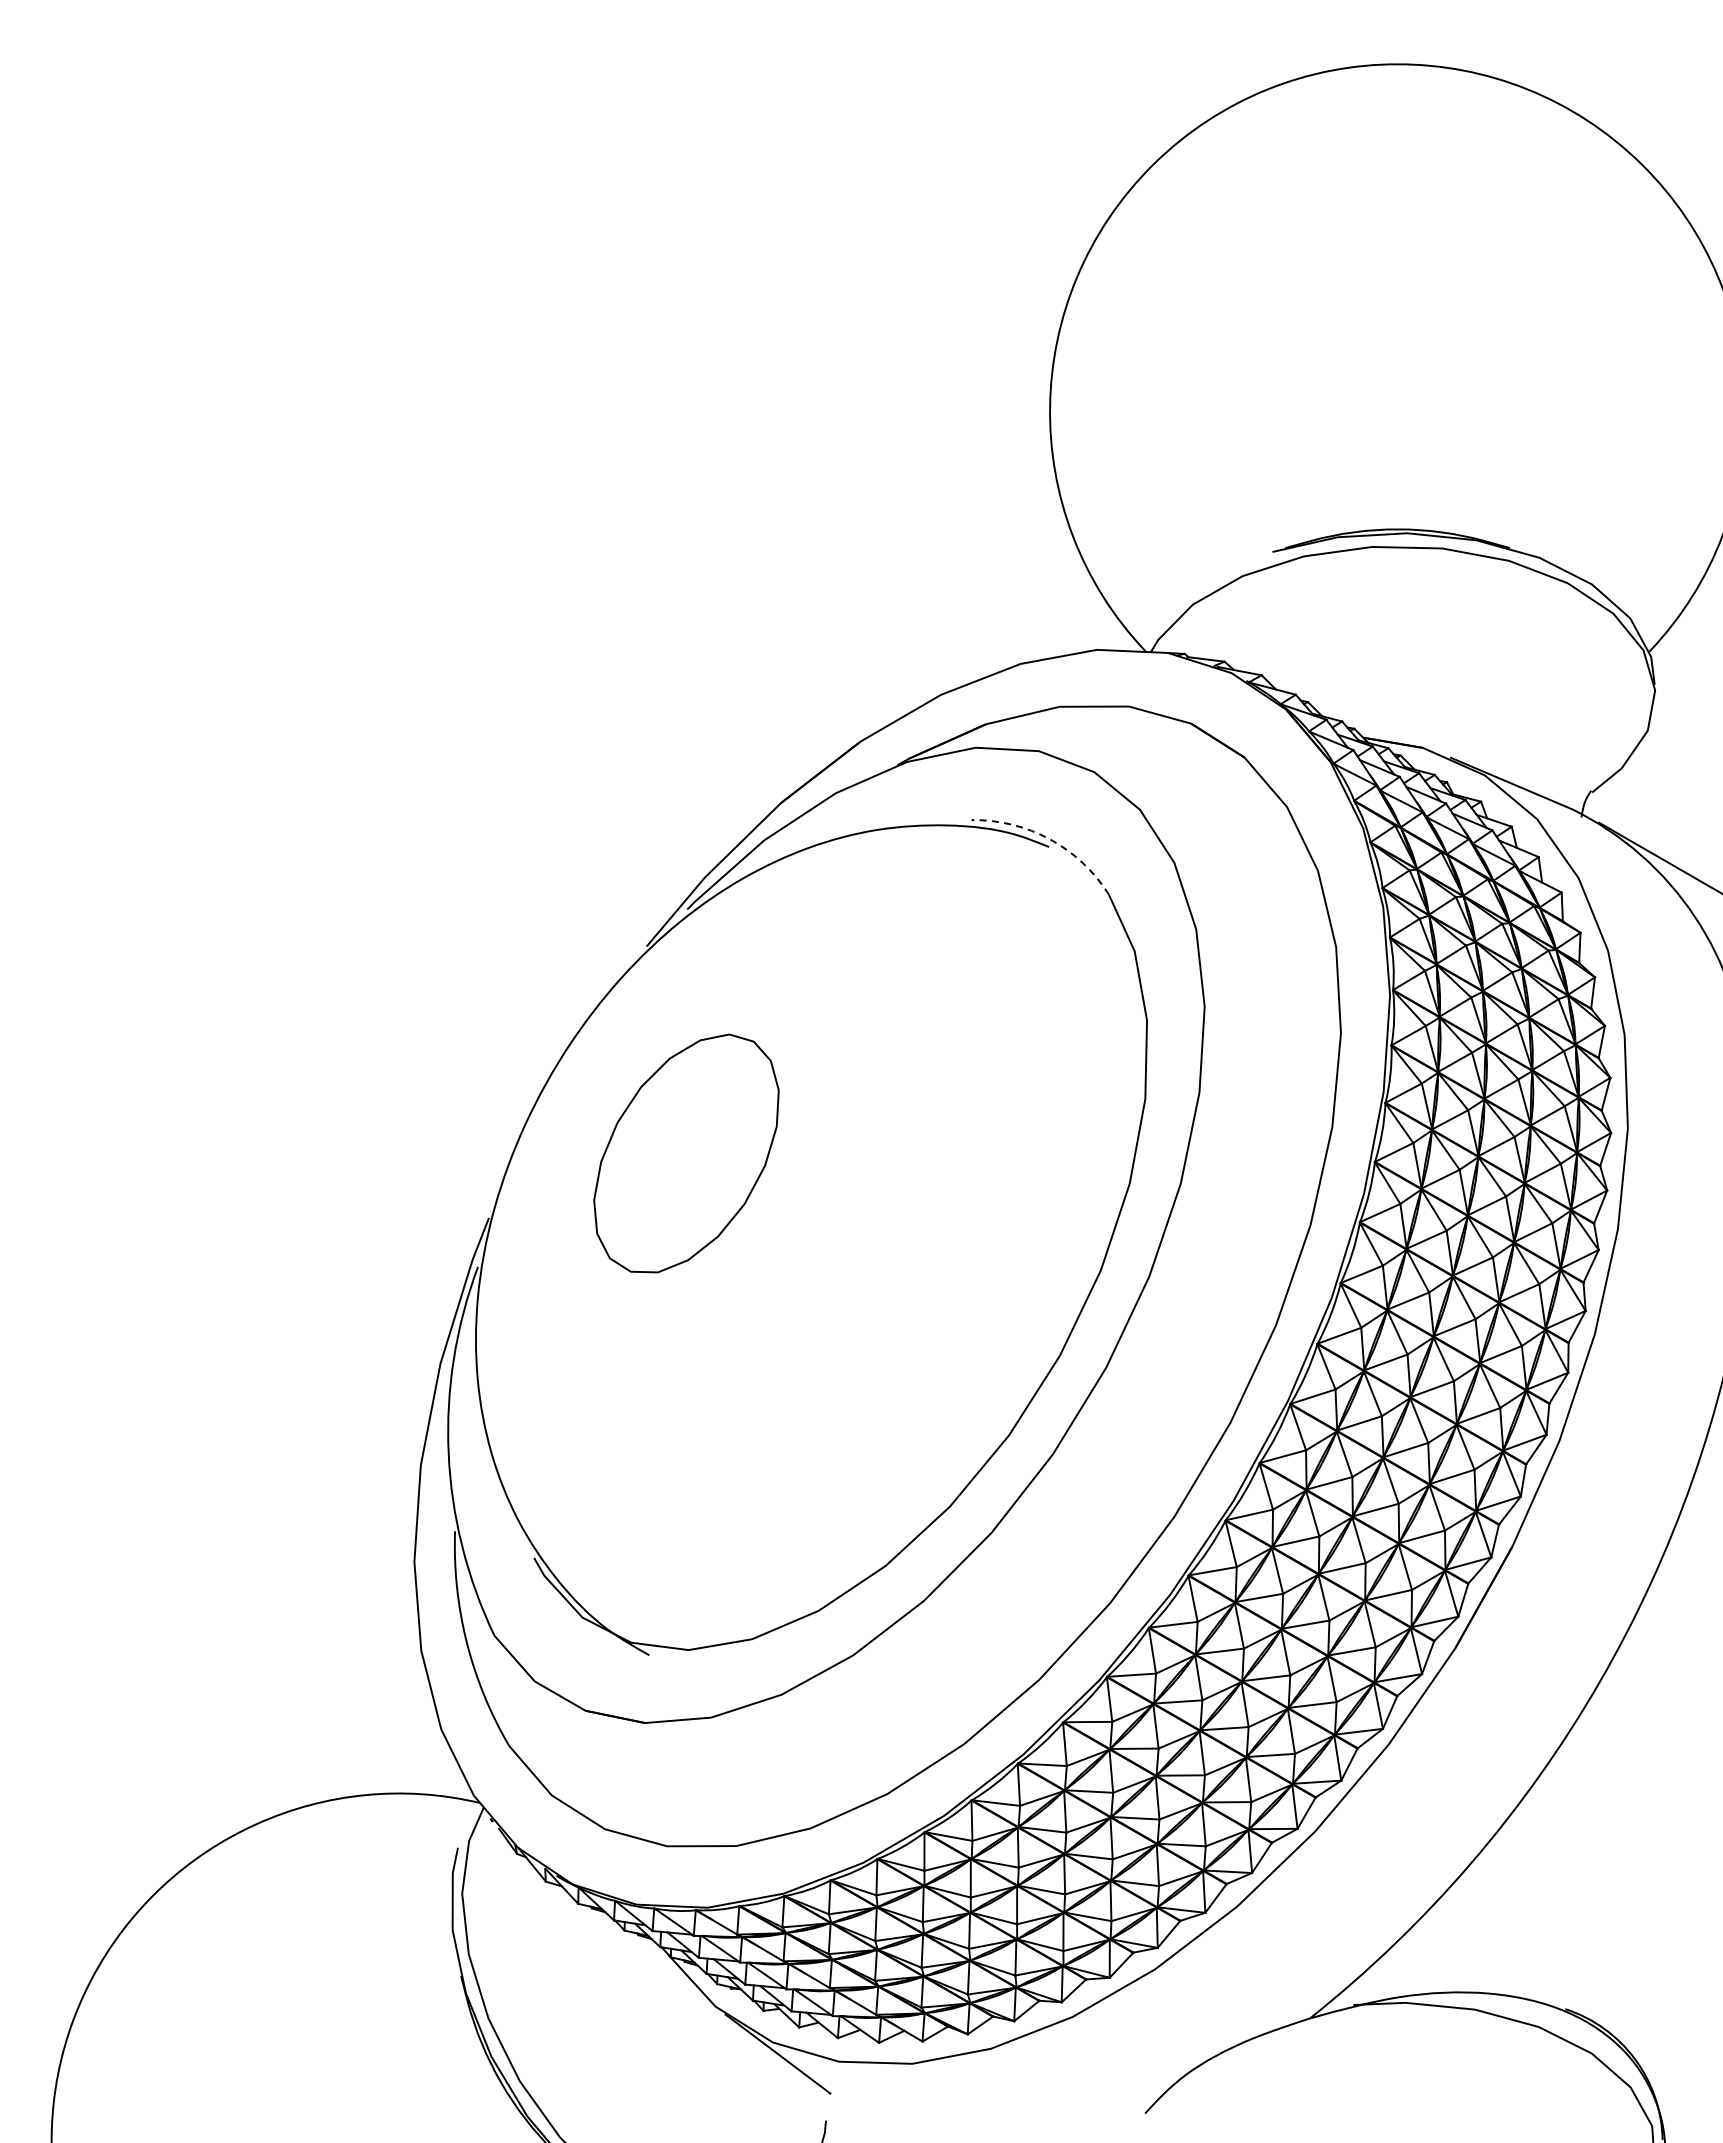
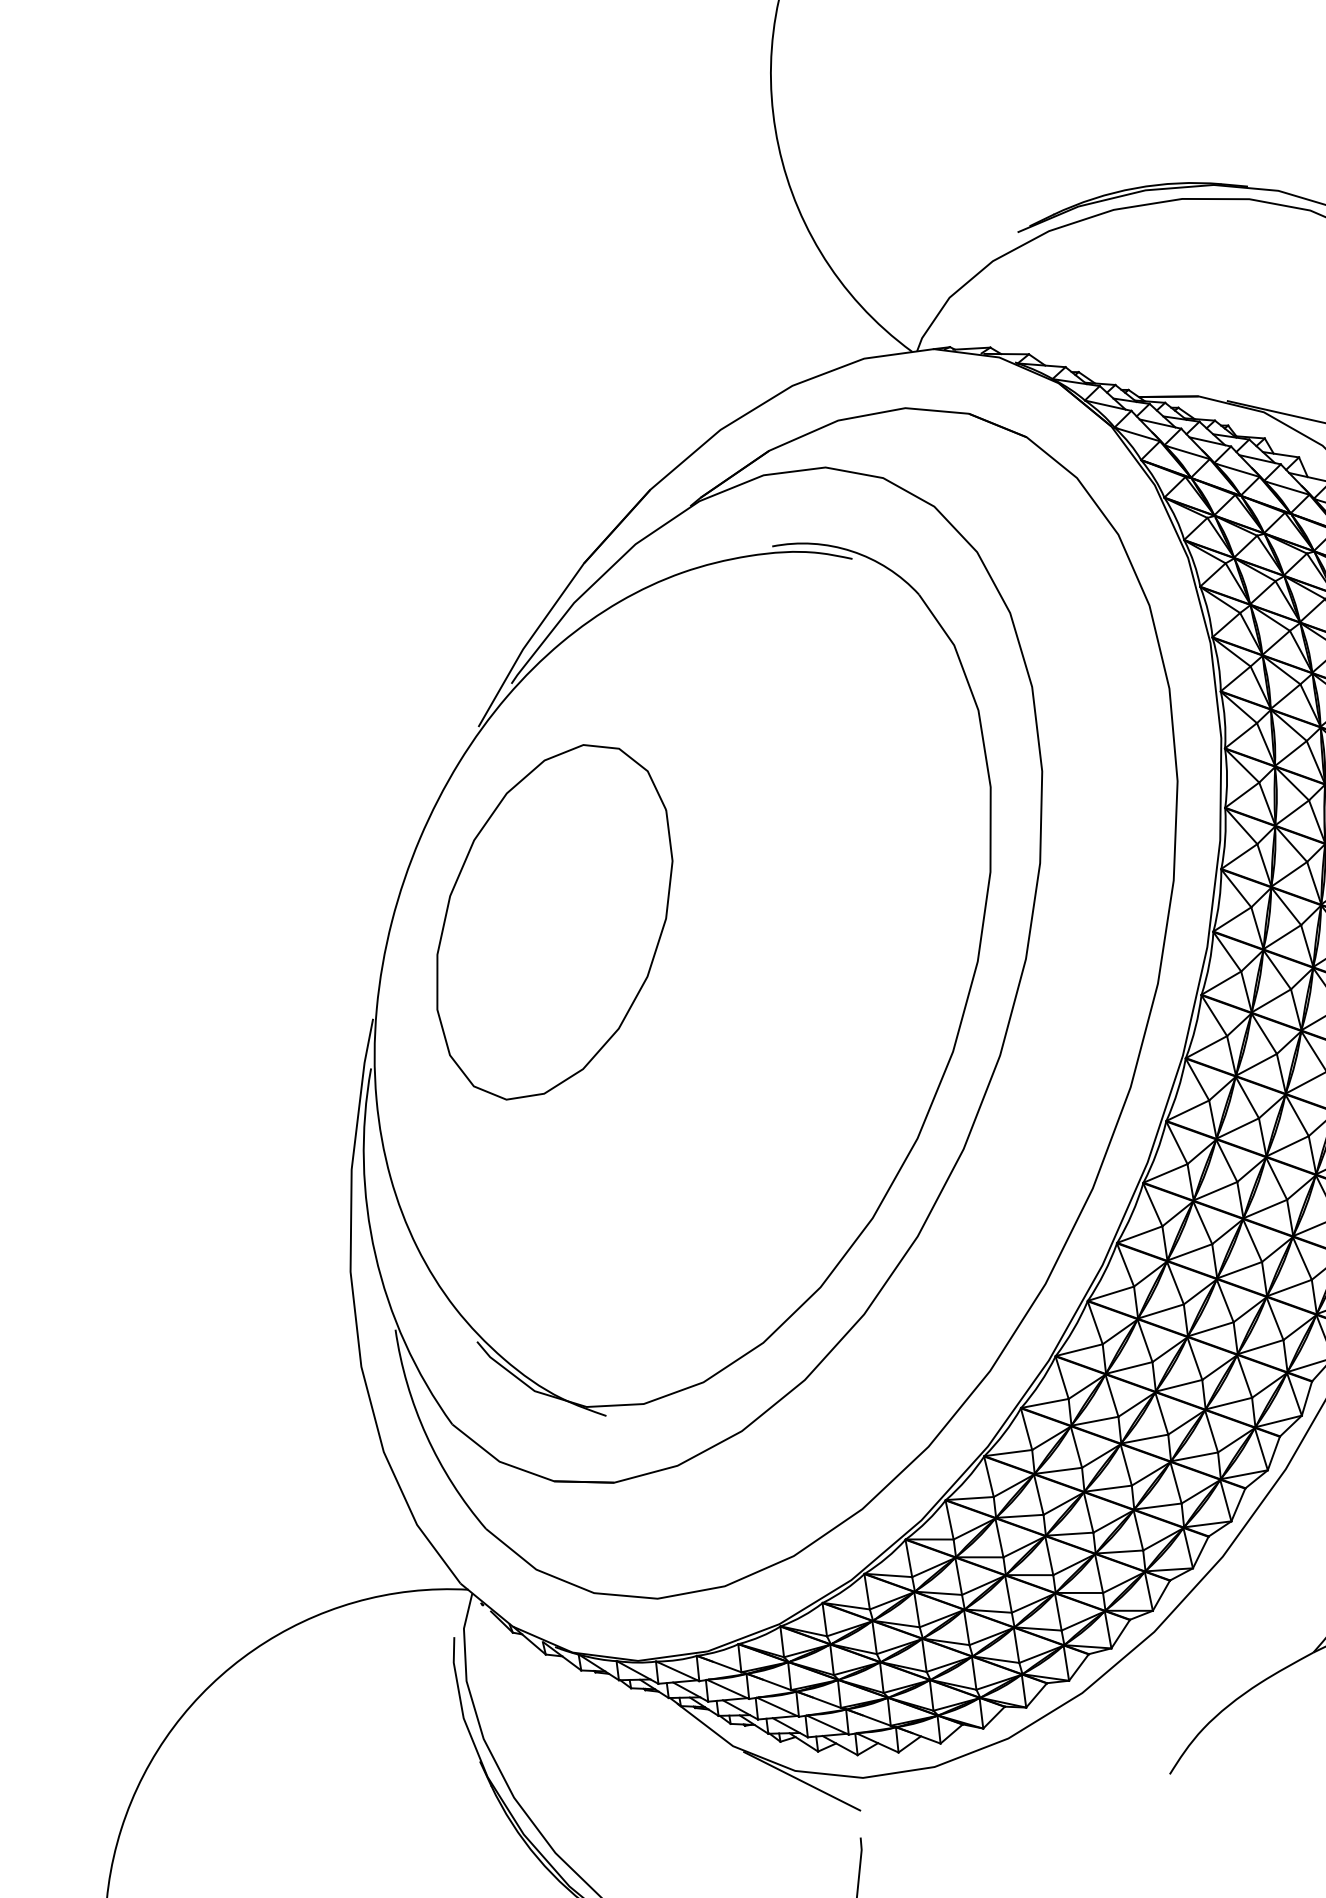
arc: (1049, 839) -> (851, 551), dashed -> solid
part: (686, 1153) -> (553, 921), size x1.43

